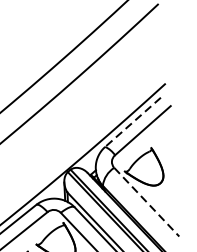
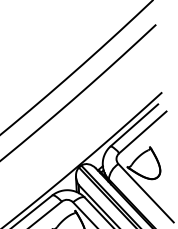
line: (133, 122) -> (134, 125), dashed -> solid
line: (147, 202) -> (146, 193), dashed -> solid

